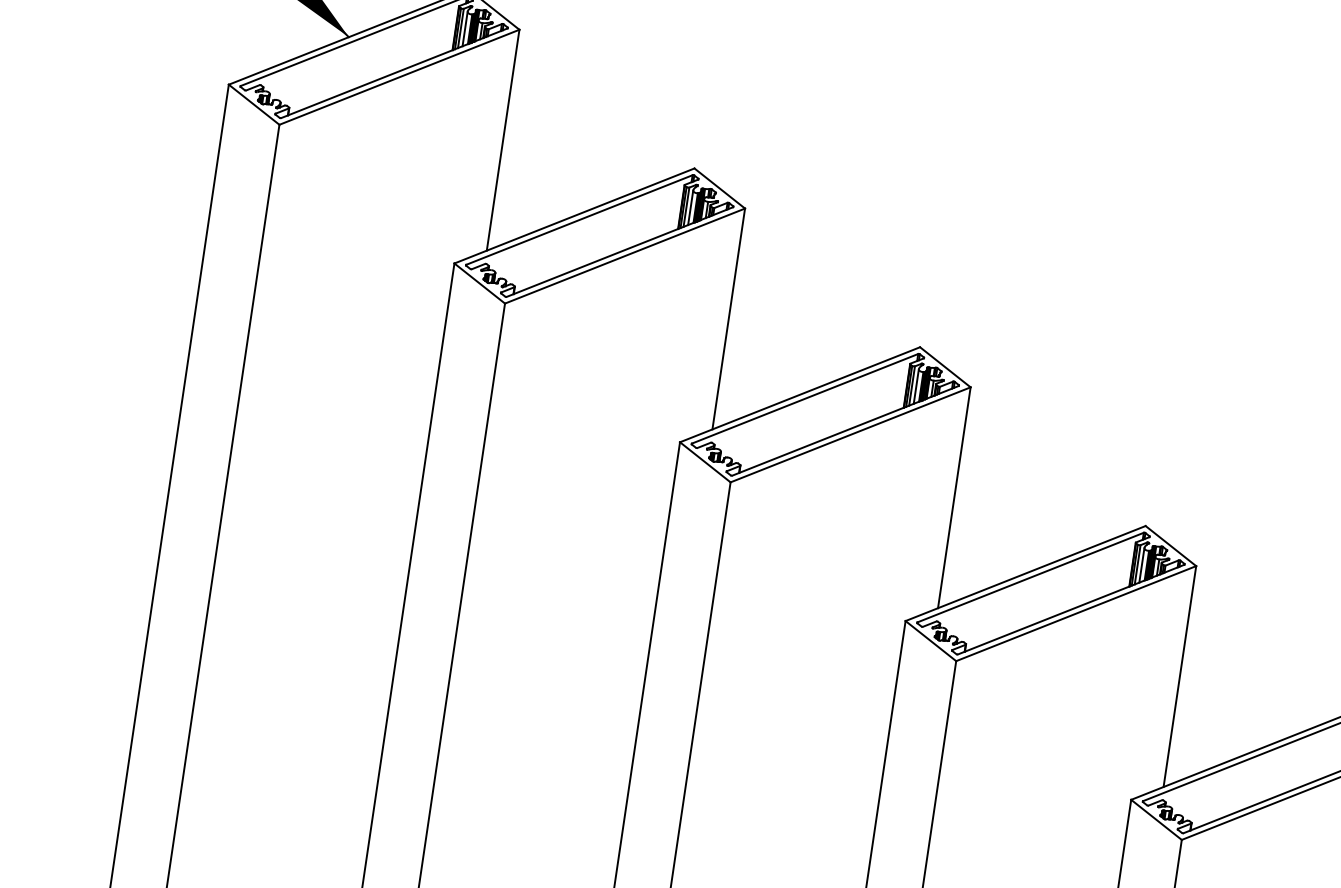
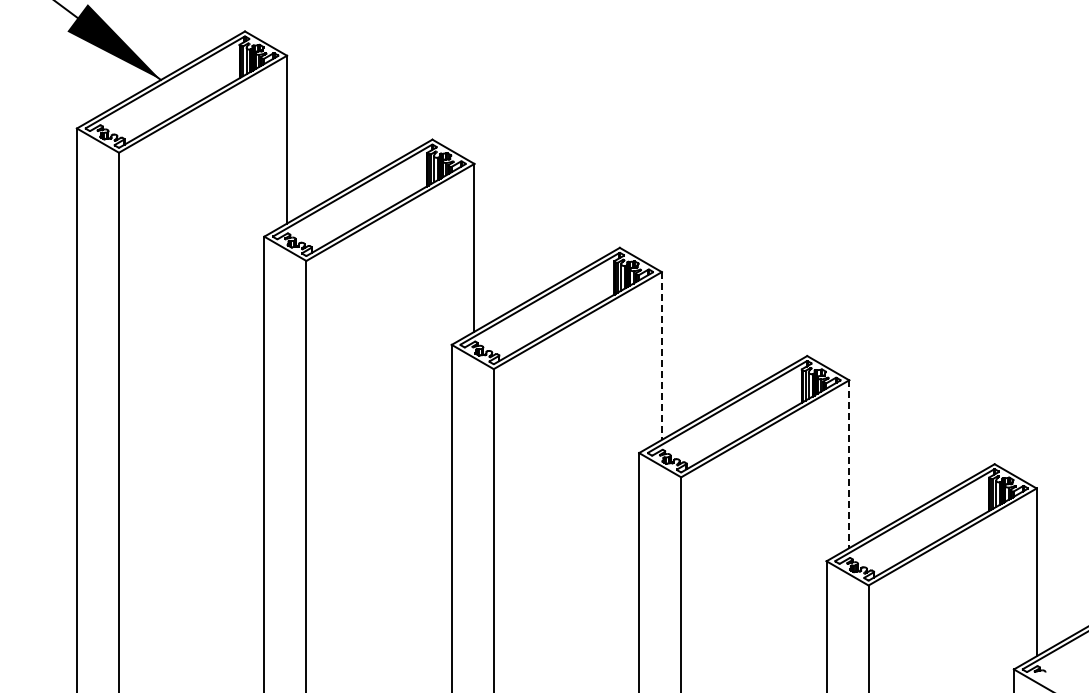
line: (953, 498) -> (661, 356), solid -> dashed
line: (1180, 676) -> (849, 464), solid -> dashed

